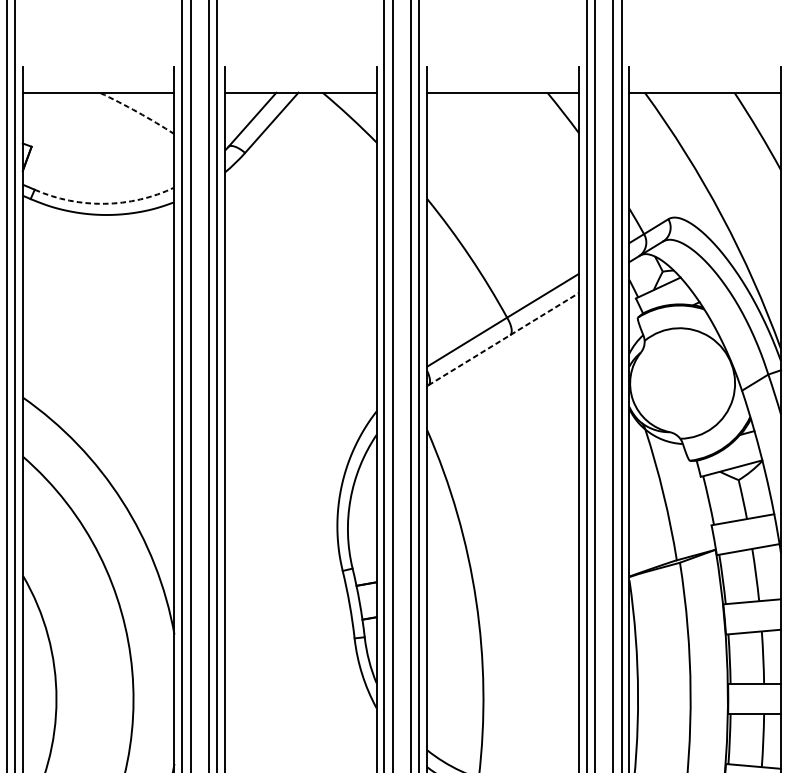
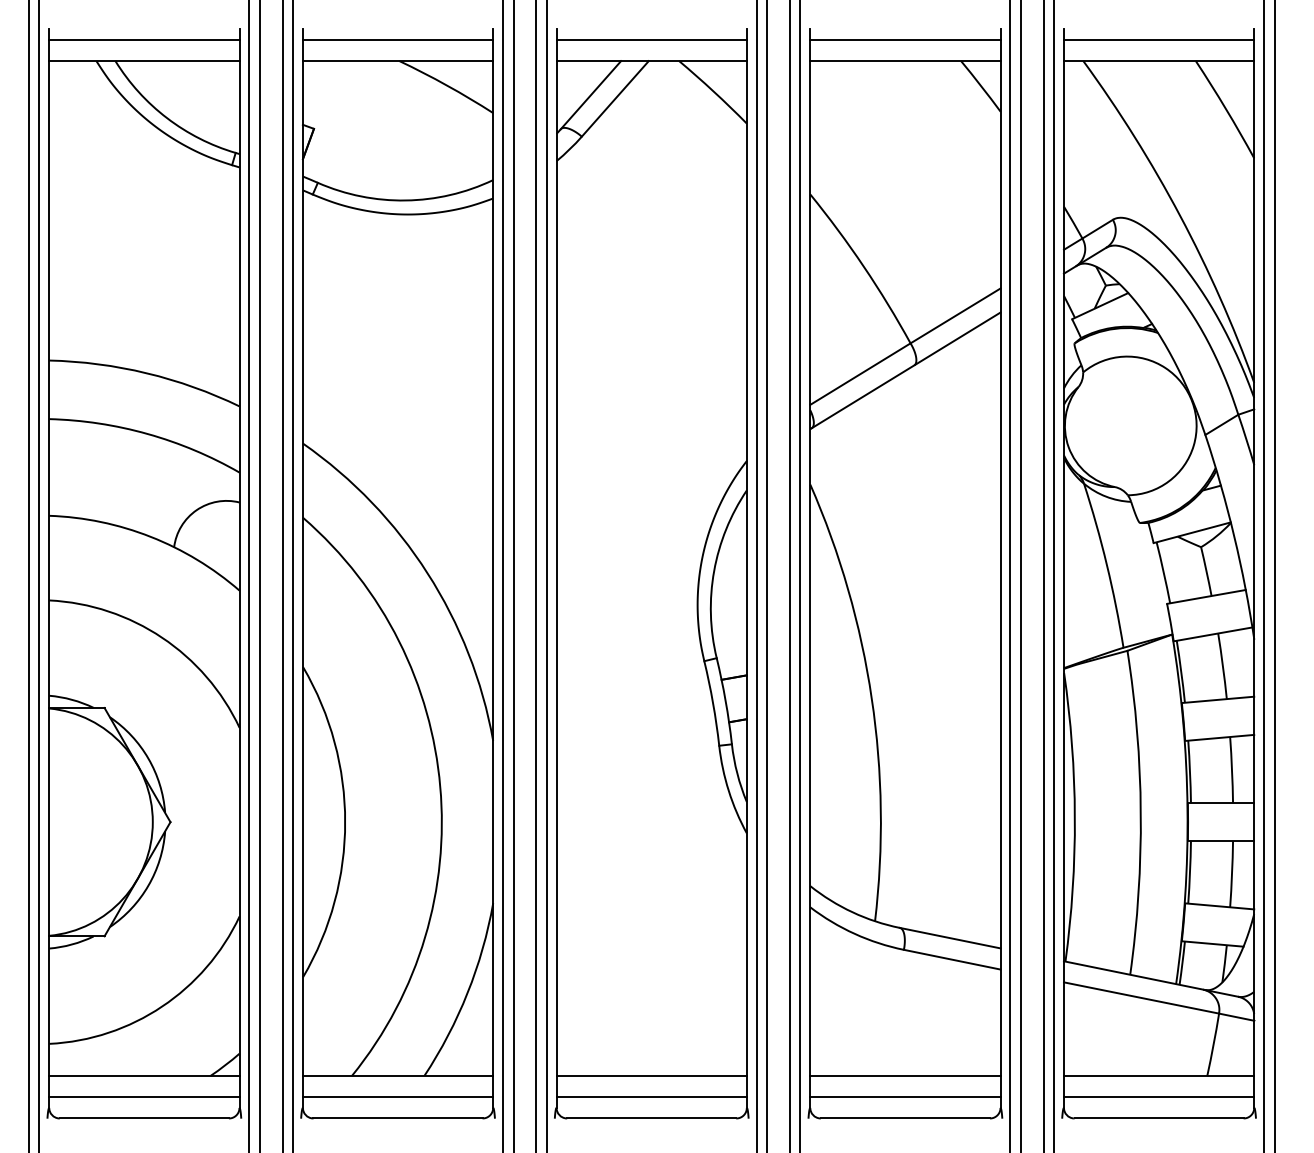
line: (98, 75) -> (397, 39), added
line: (300, 75) -> (651, 39), added
line: (503, 75) -> (905, 39), added
line: (704, 75) -> (1158, 39), added
arc: (138, 112) -> (447, 85), dashed -> solid
arc: (104, 203) -> (405, 200), dashed -> solid
line: (503, 339) -> (906, 370), dashed -> solid

